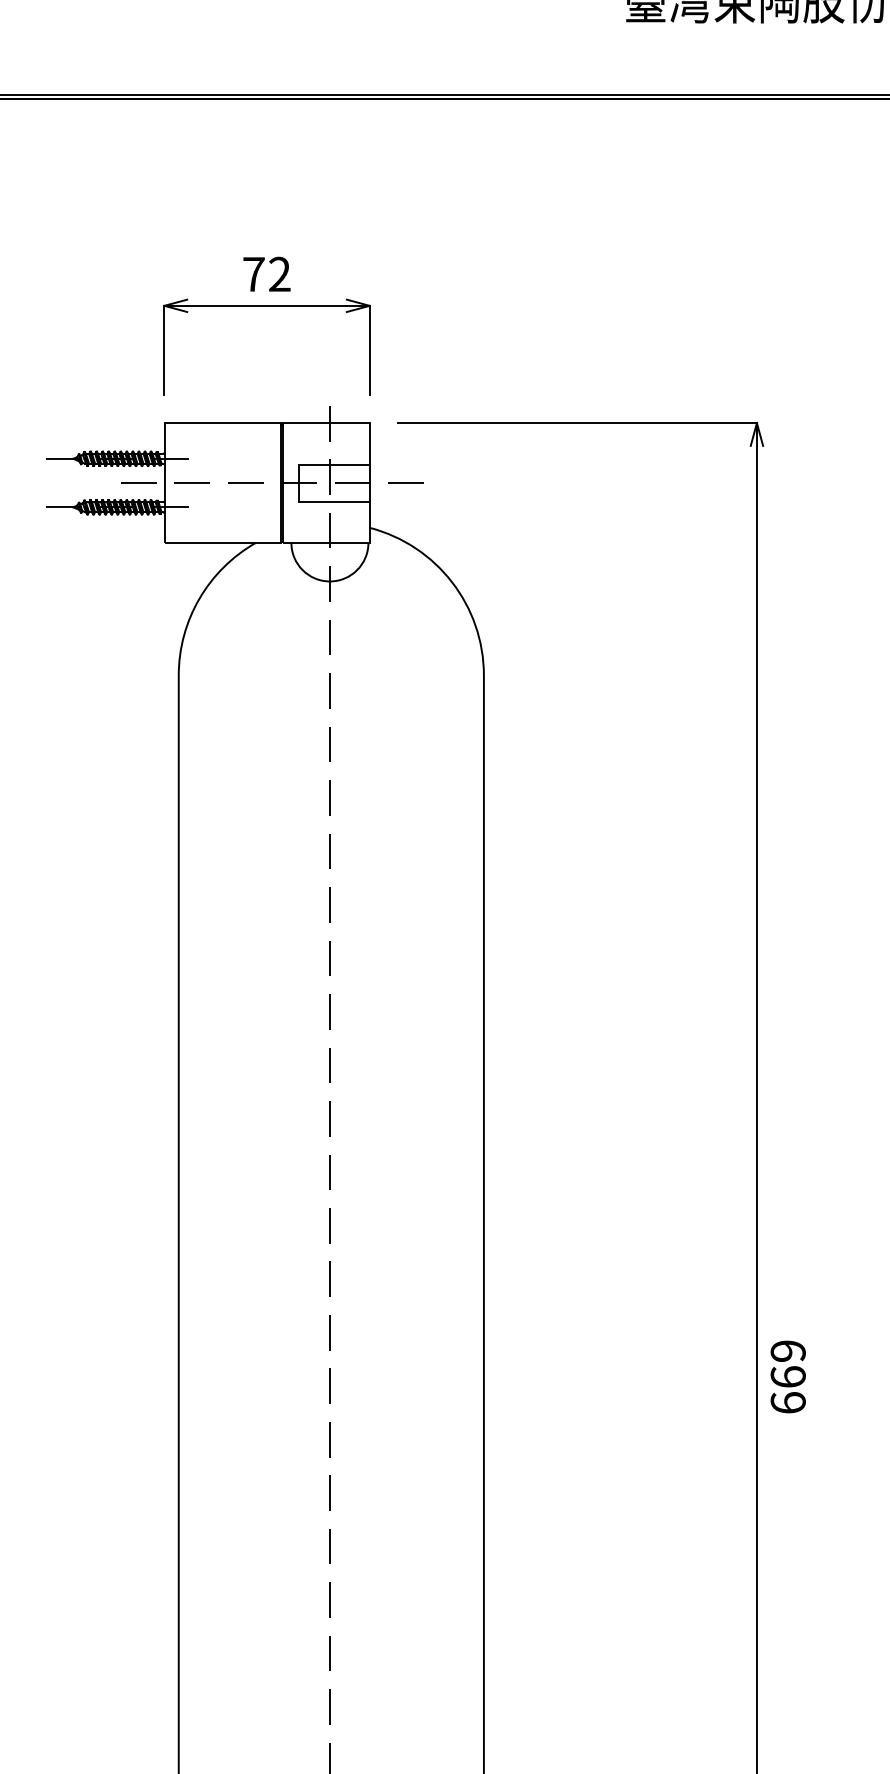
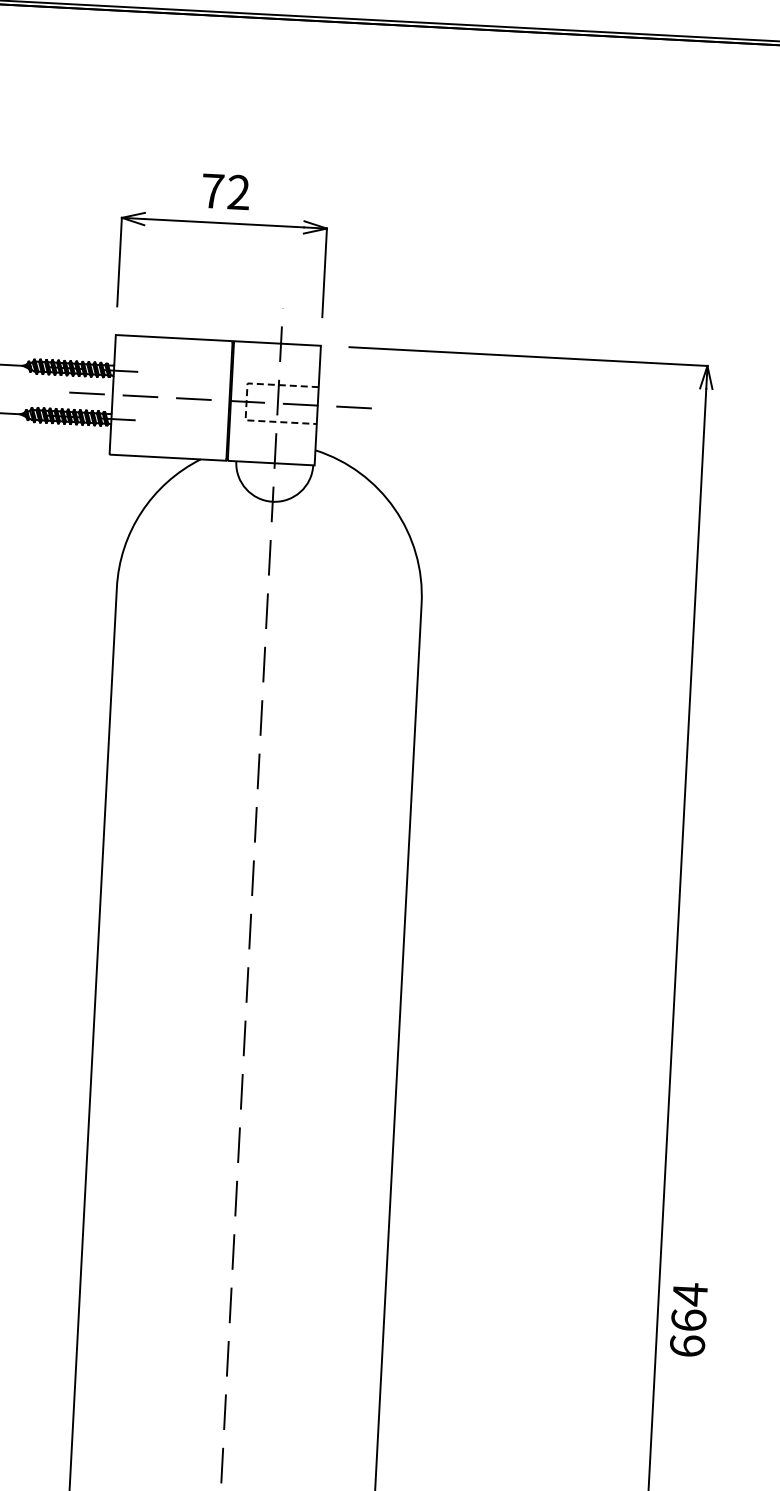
line: (298, 483) -> (246, 402), solid -> dashed
text: (787, 1351) -> (689, 1294), 669 -> 664

